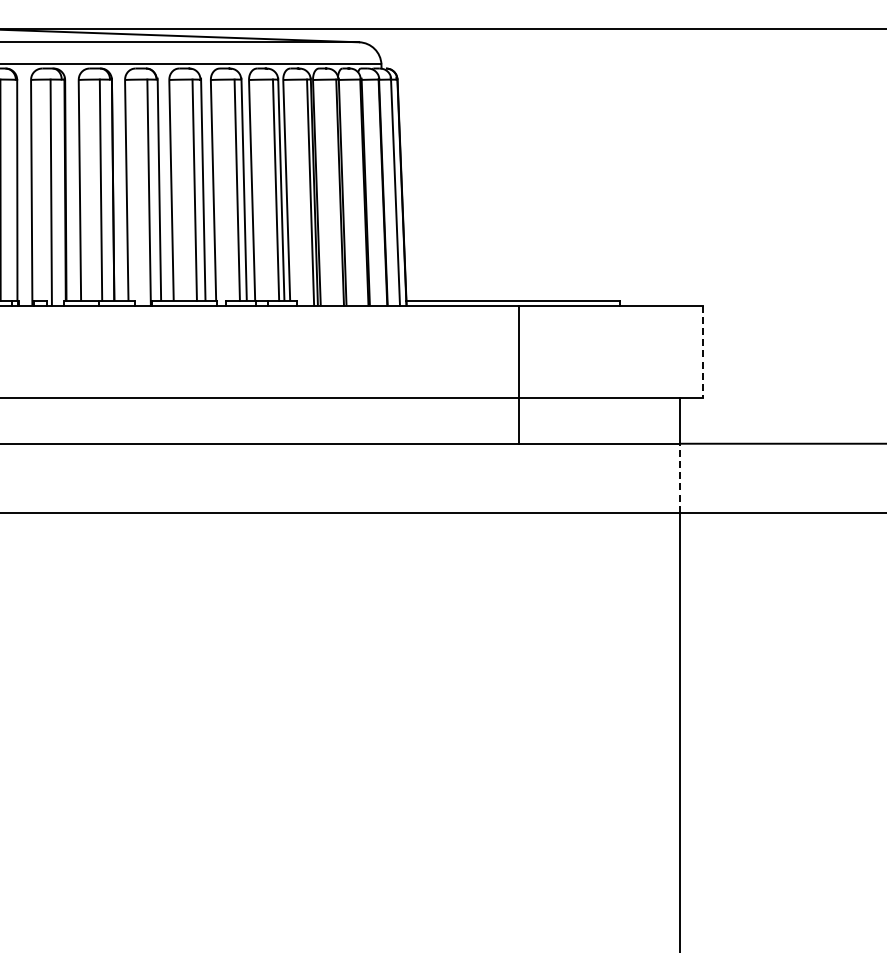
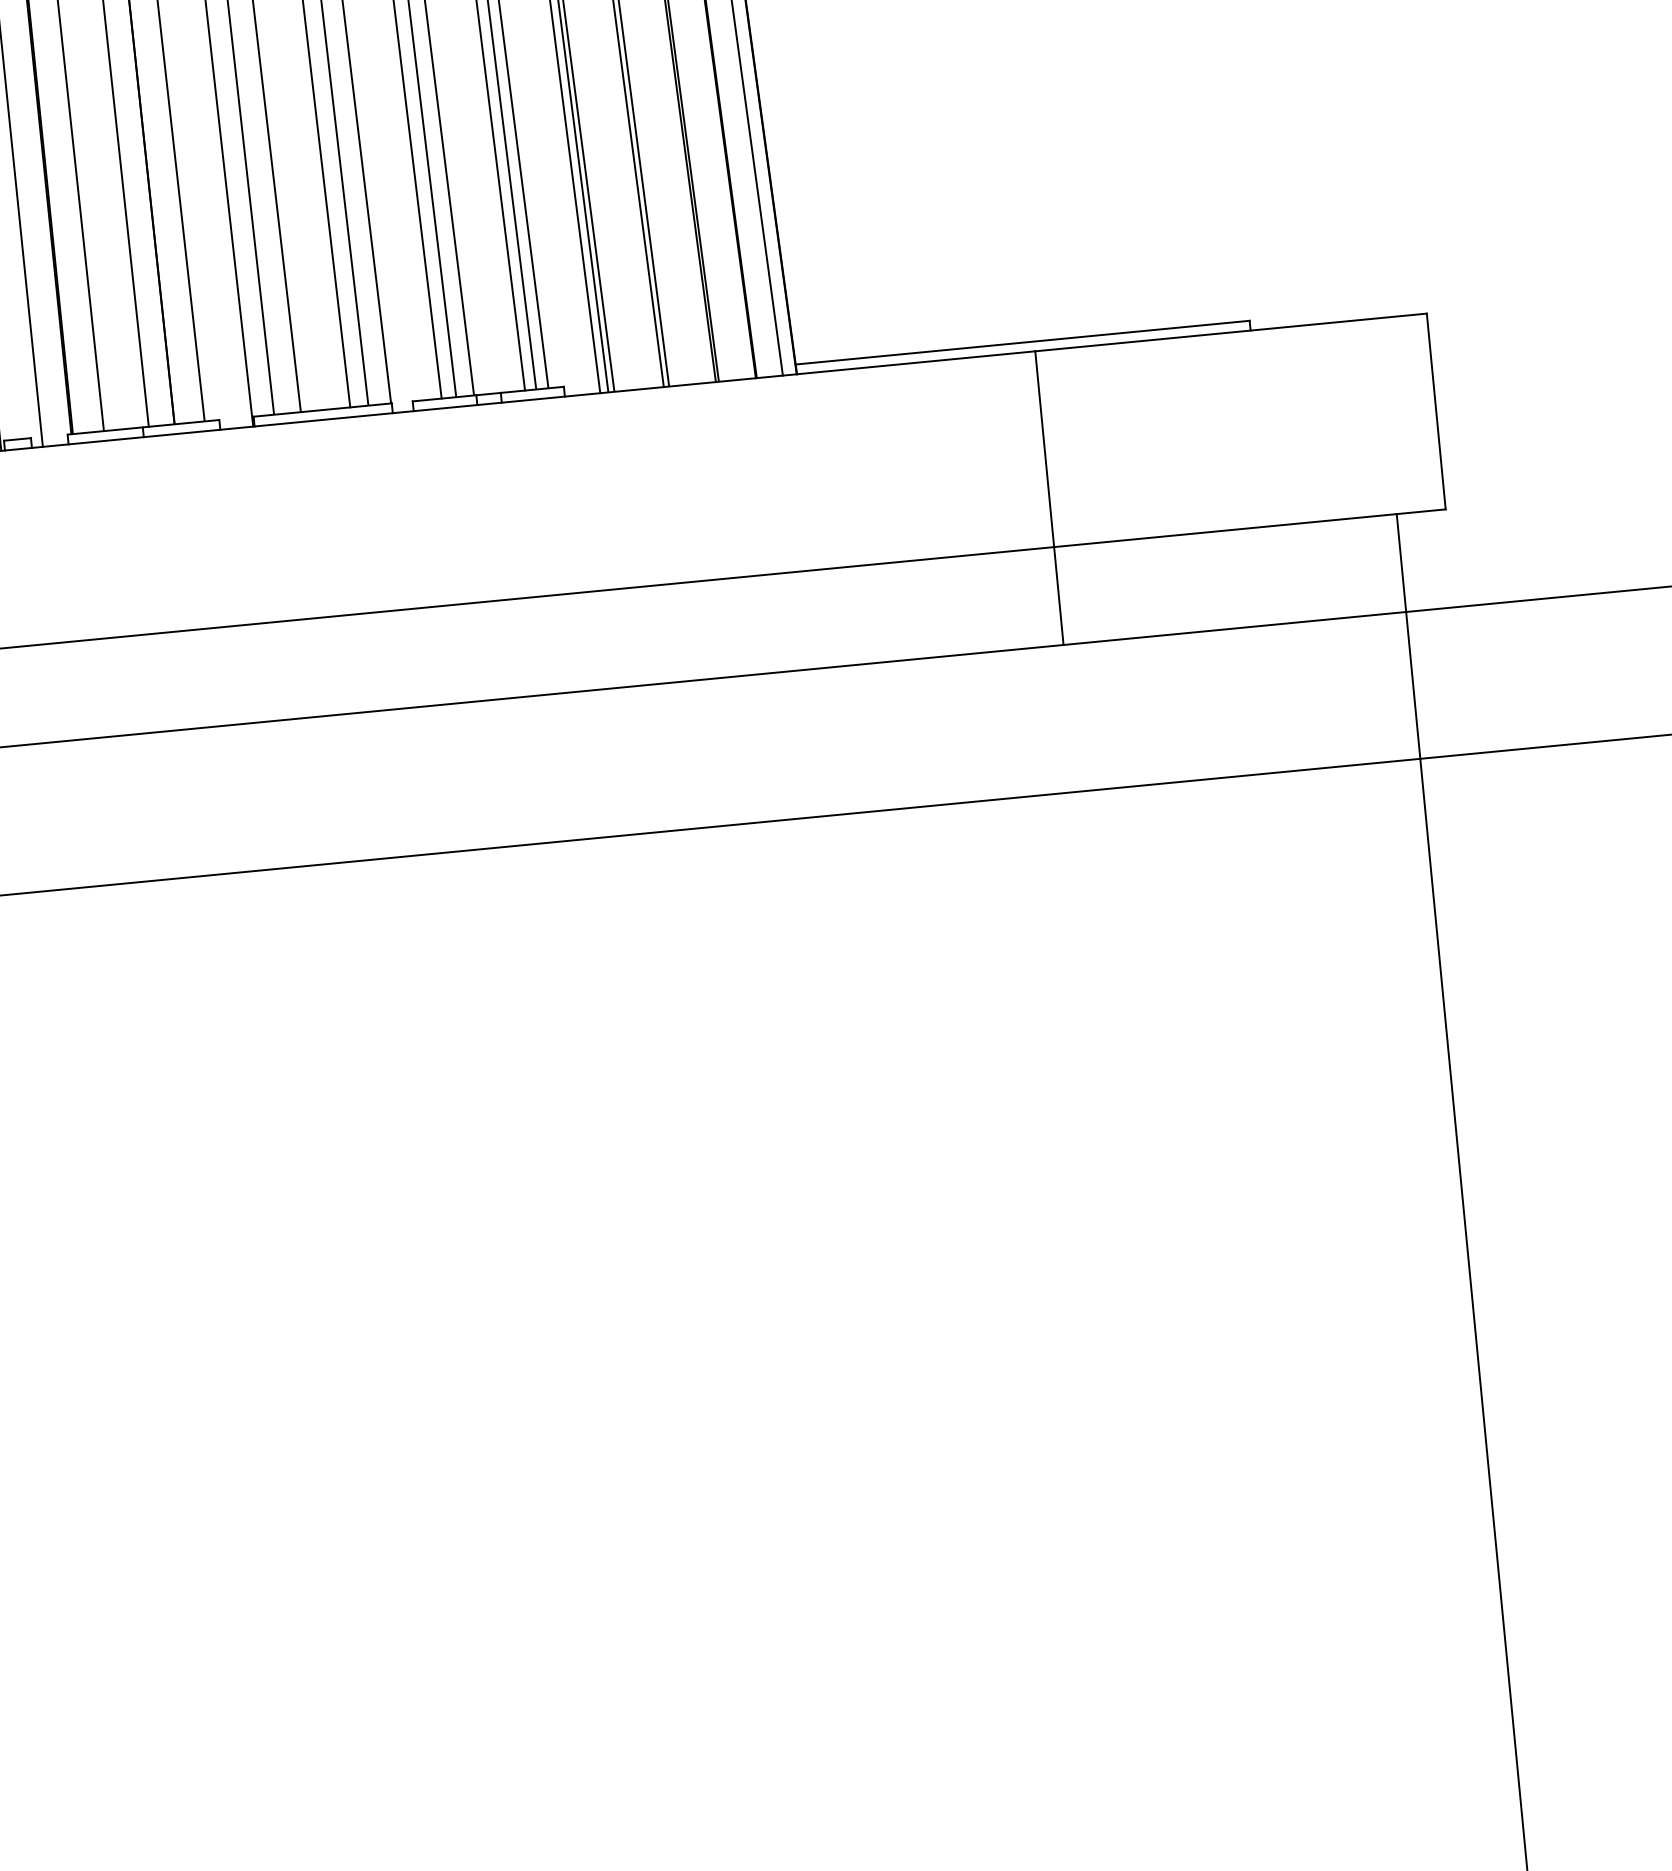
line: (702, 352) -> (1435, 413), dashed -> solid
line: (679, 478) -> (1412, 685), dashed -> solid

